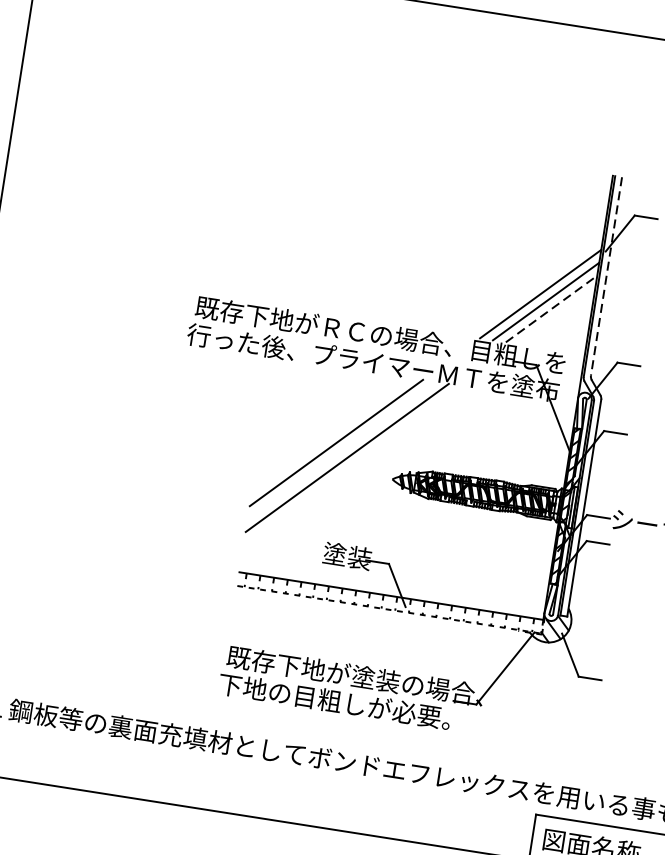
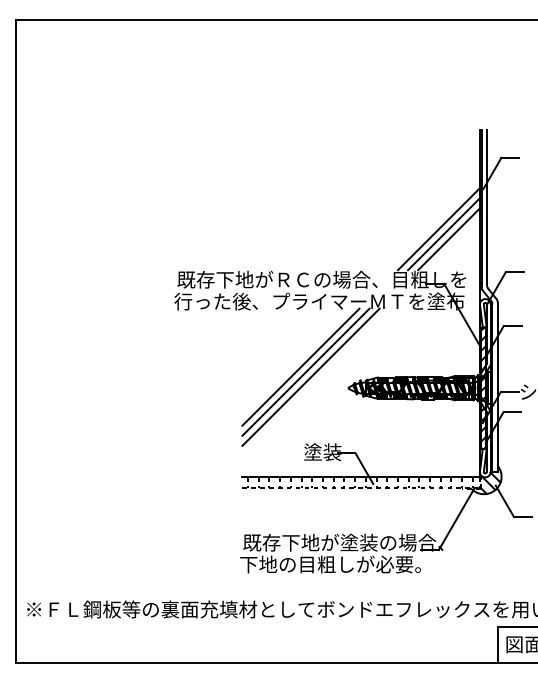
line: (607, 276) -> (487, 207), dashed -> solid
line: (552, 309) -> (449, 239), dashed -> solid
line: (341, 449) -> (305, 371), added

